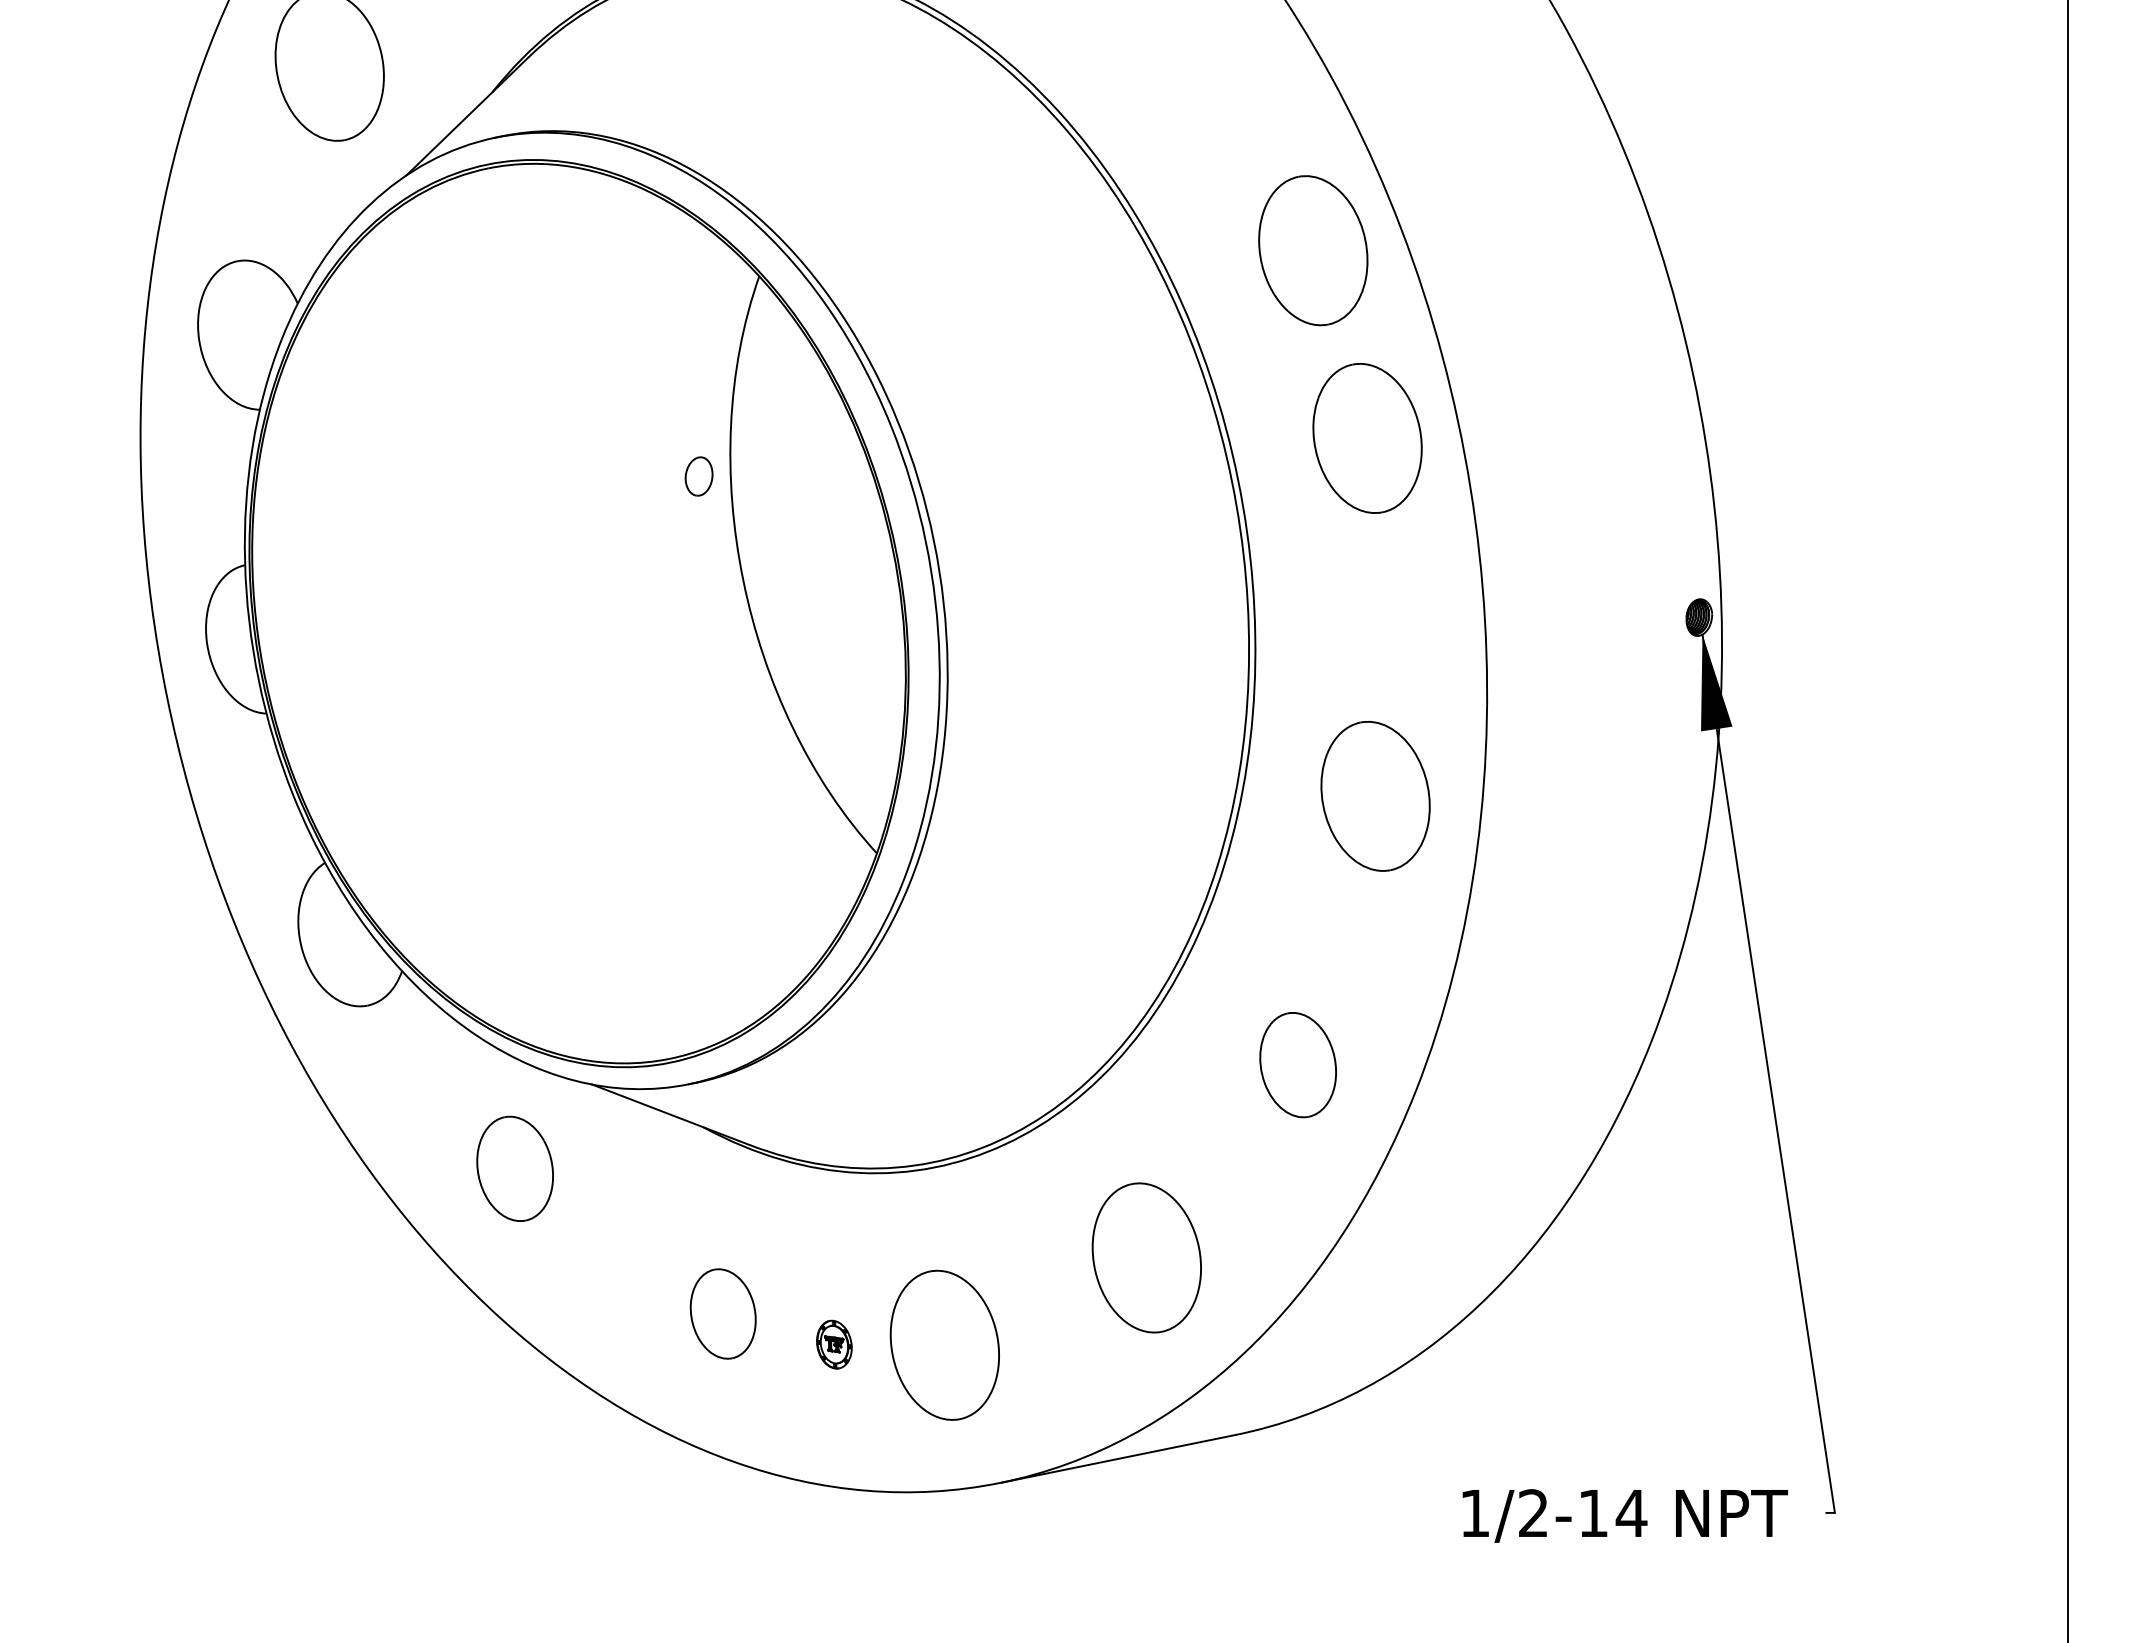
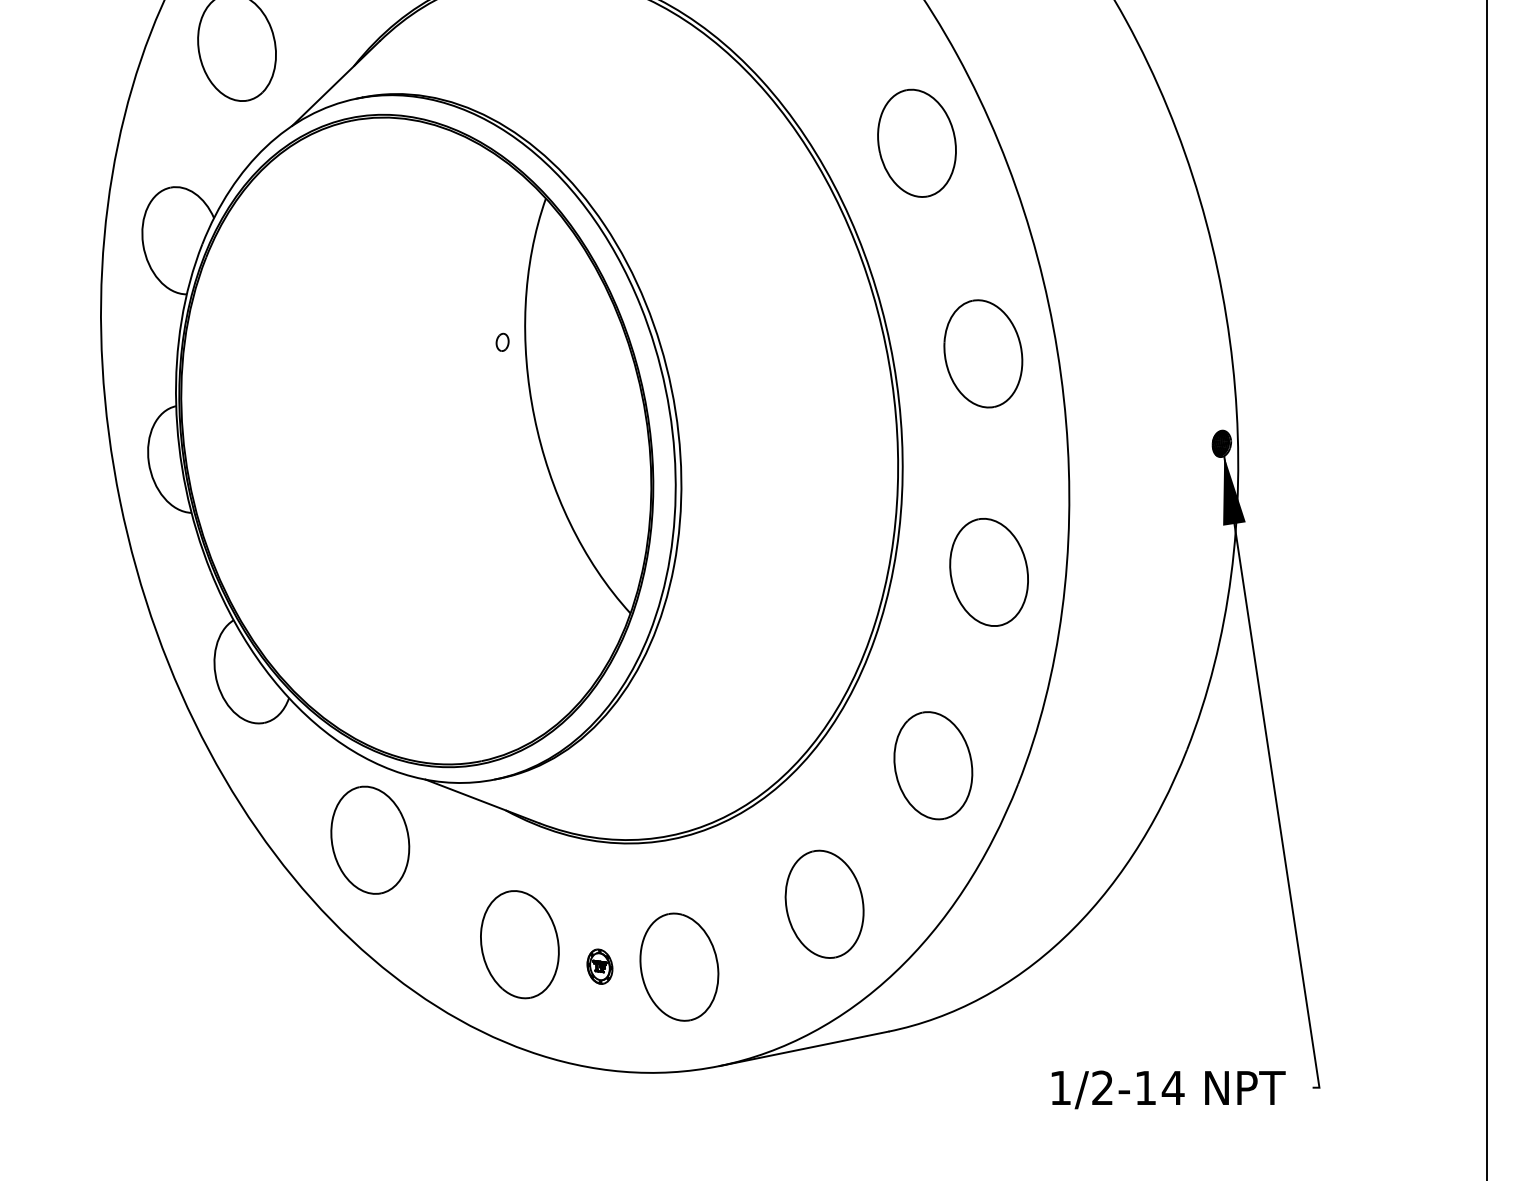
part: (1313, 250) -> (917, 143), moved
part: (1367, 438) -> (983, 353), moved
part: (698, 476) -> (502, 342), size x0.62
part: (1298, 1064) -> (933, 765), size x1.43
part: (515, 1168) -> (370, 840), size x1.43
part: (723, 1313) -> (520, 944), size x1.67

